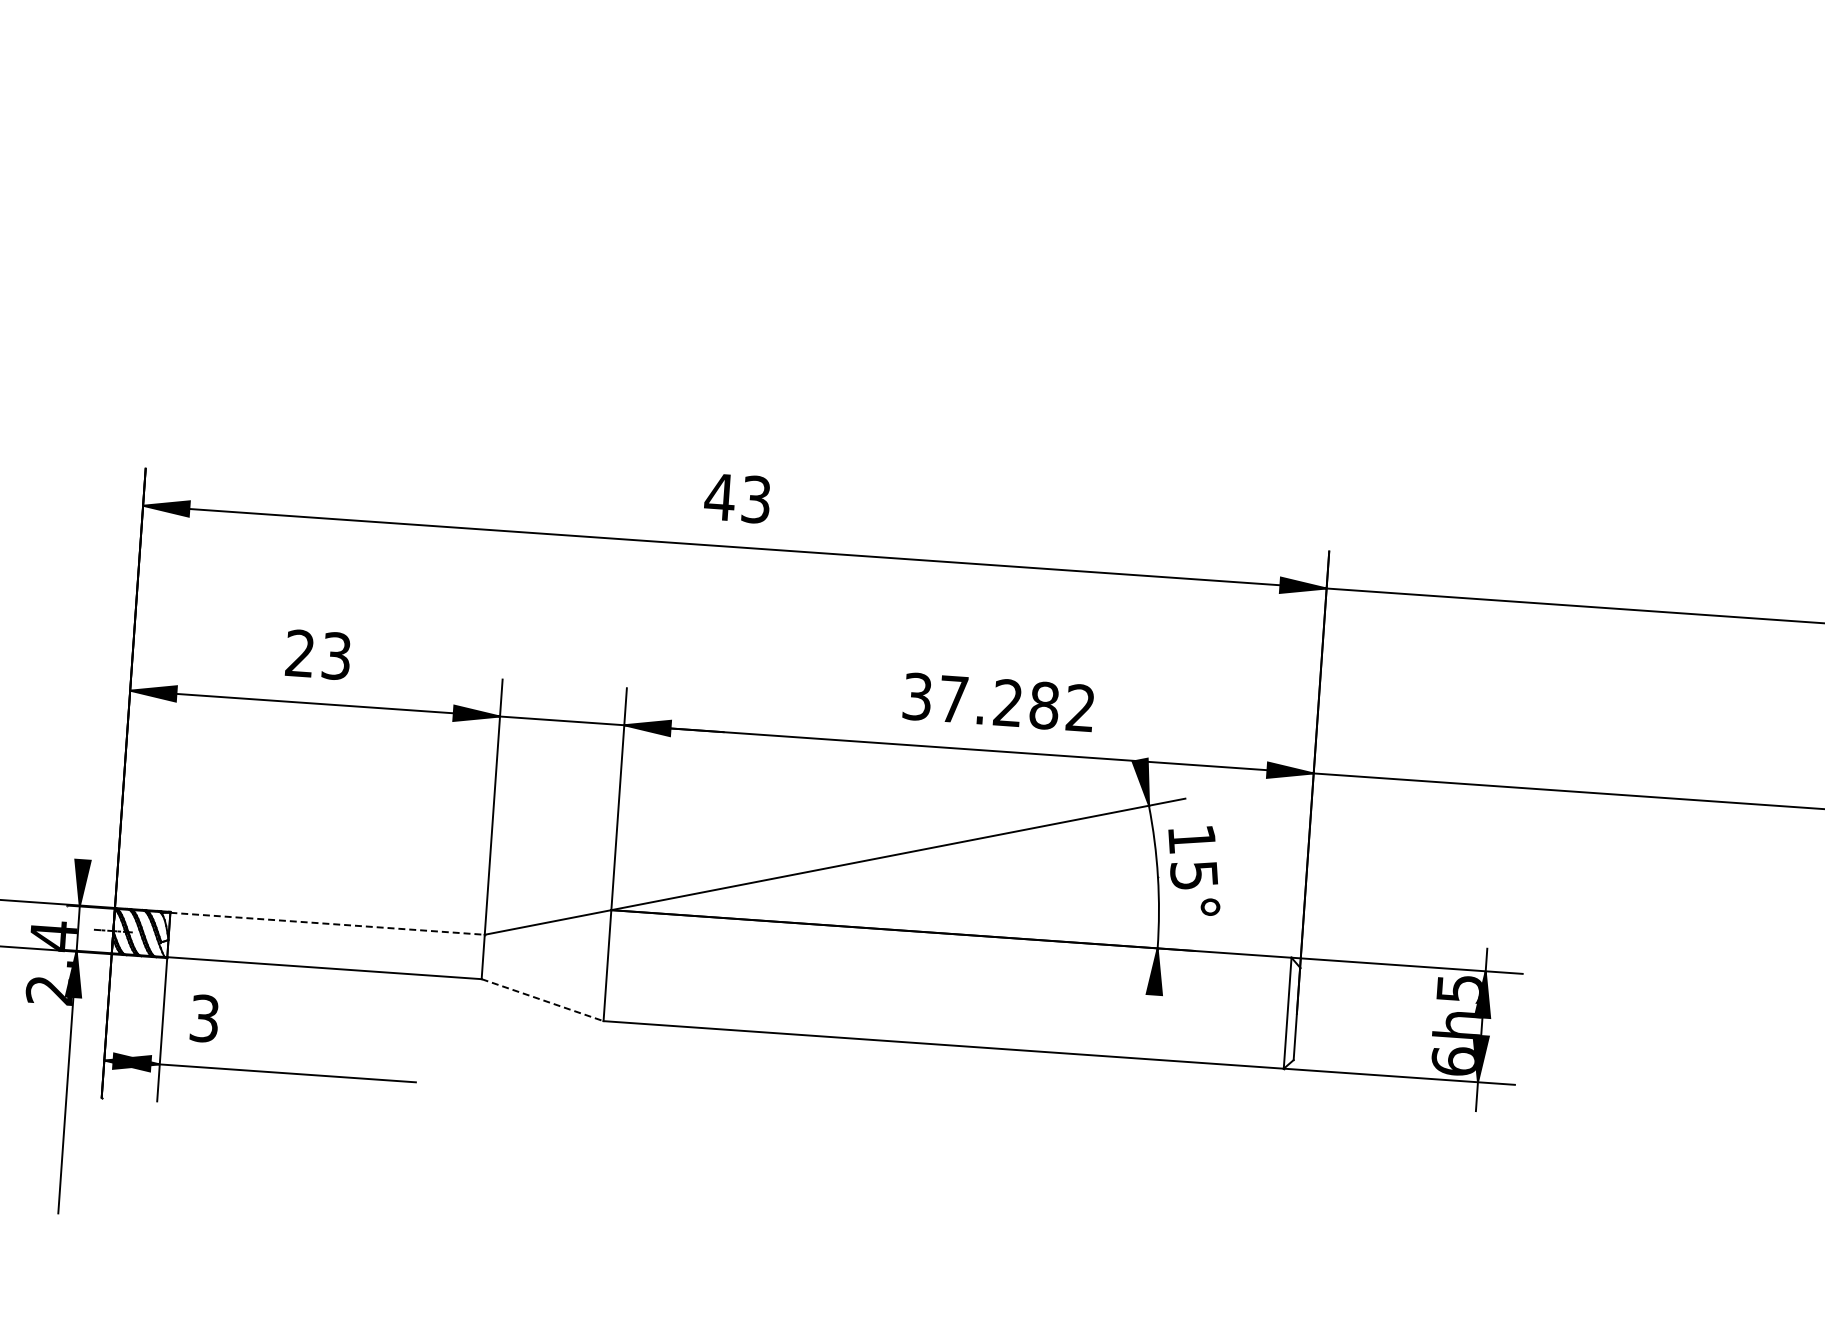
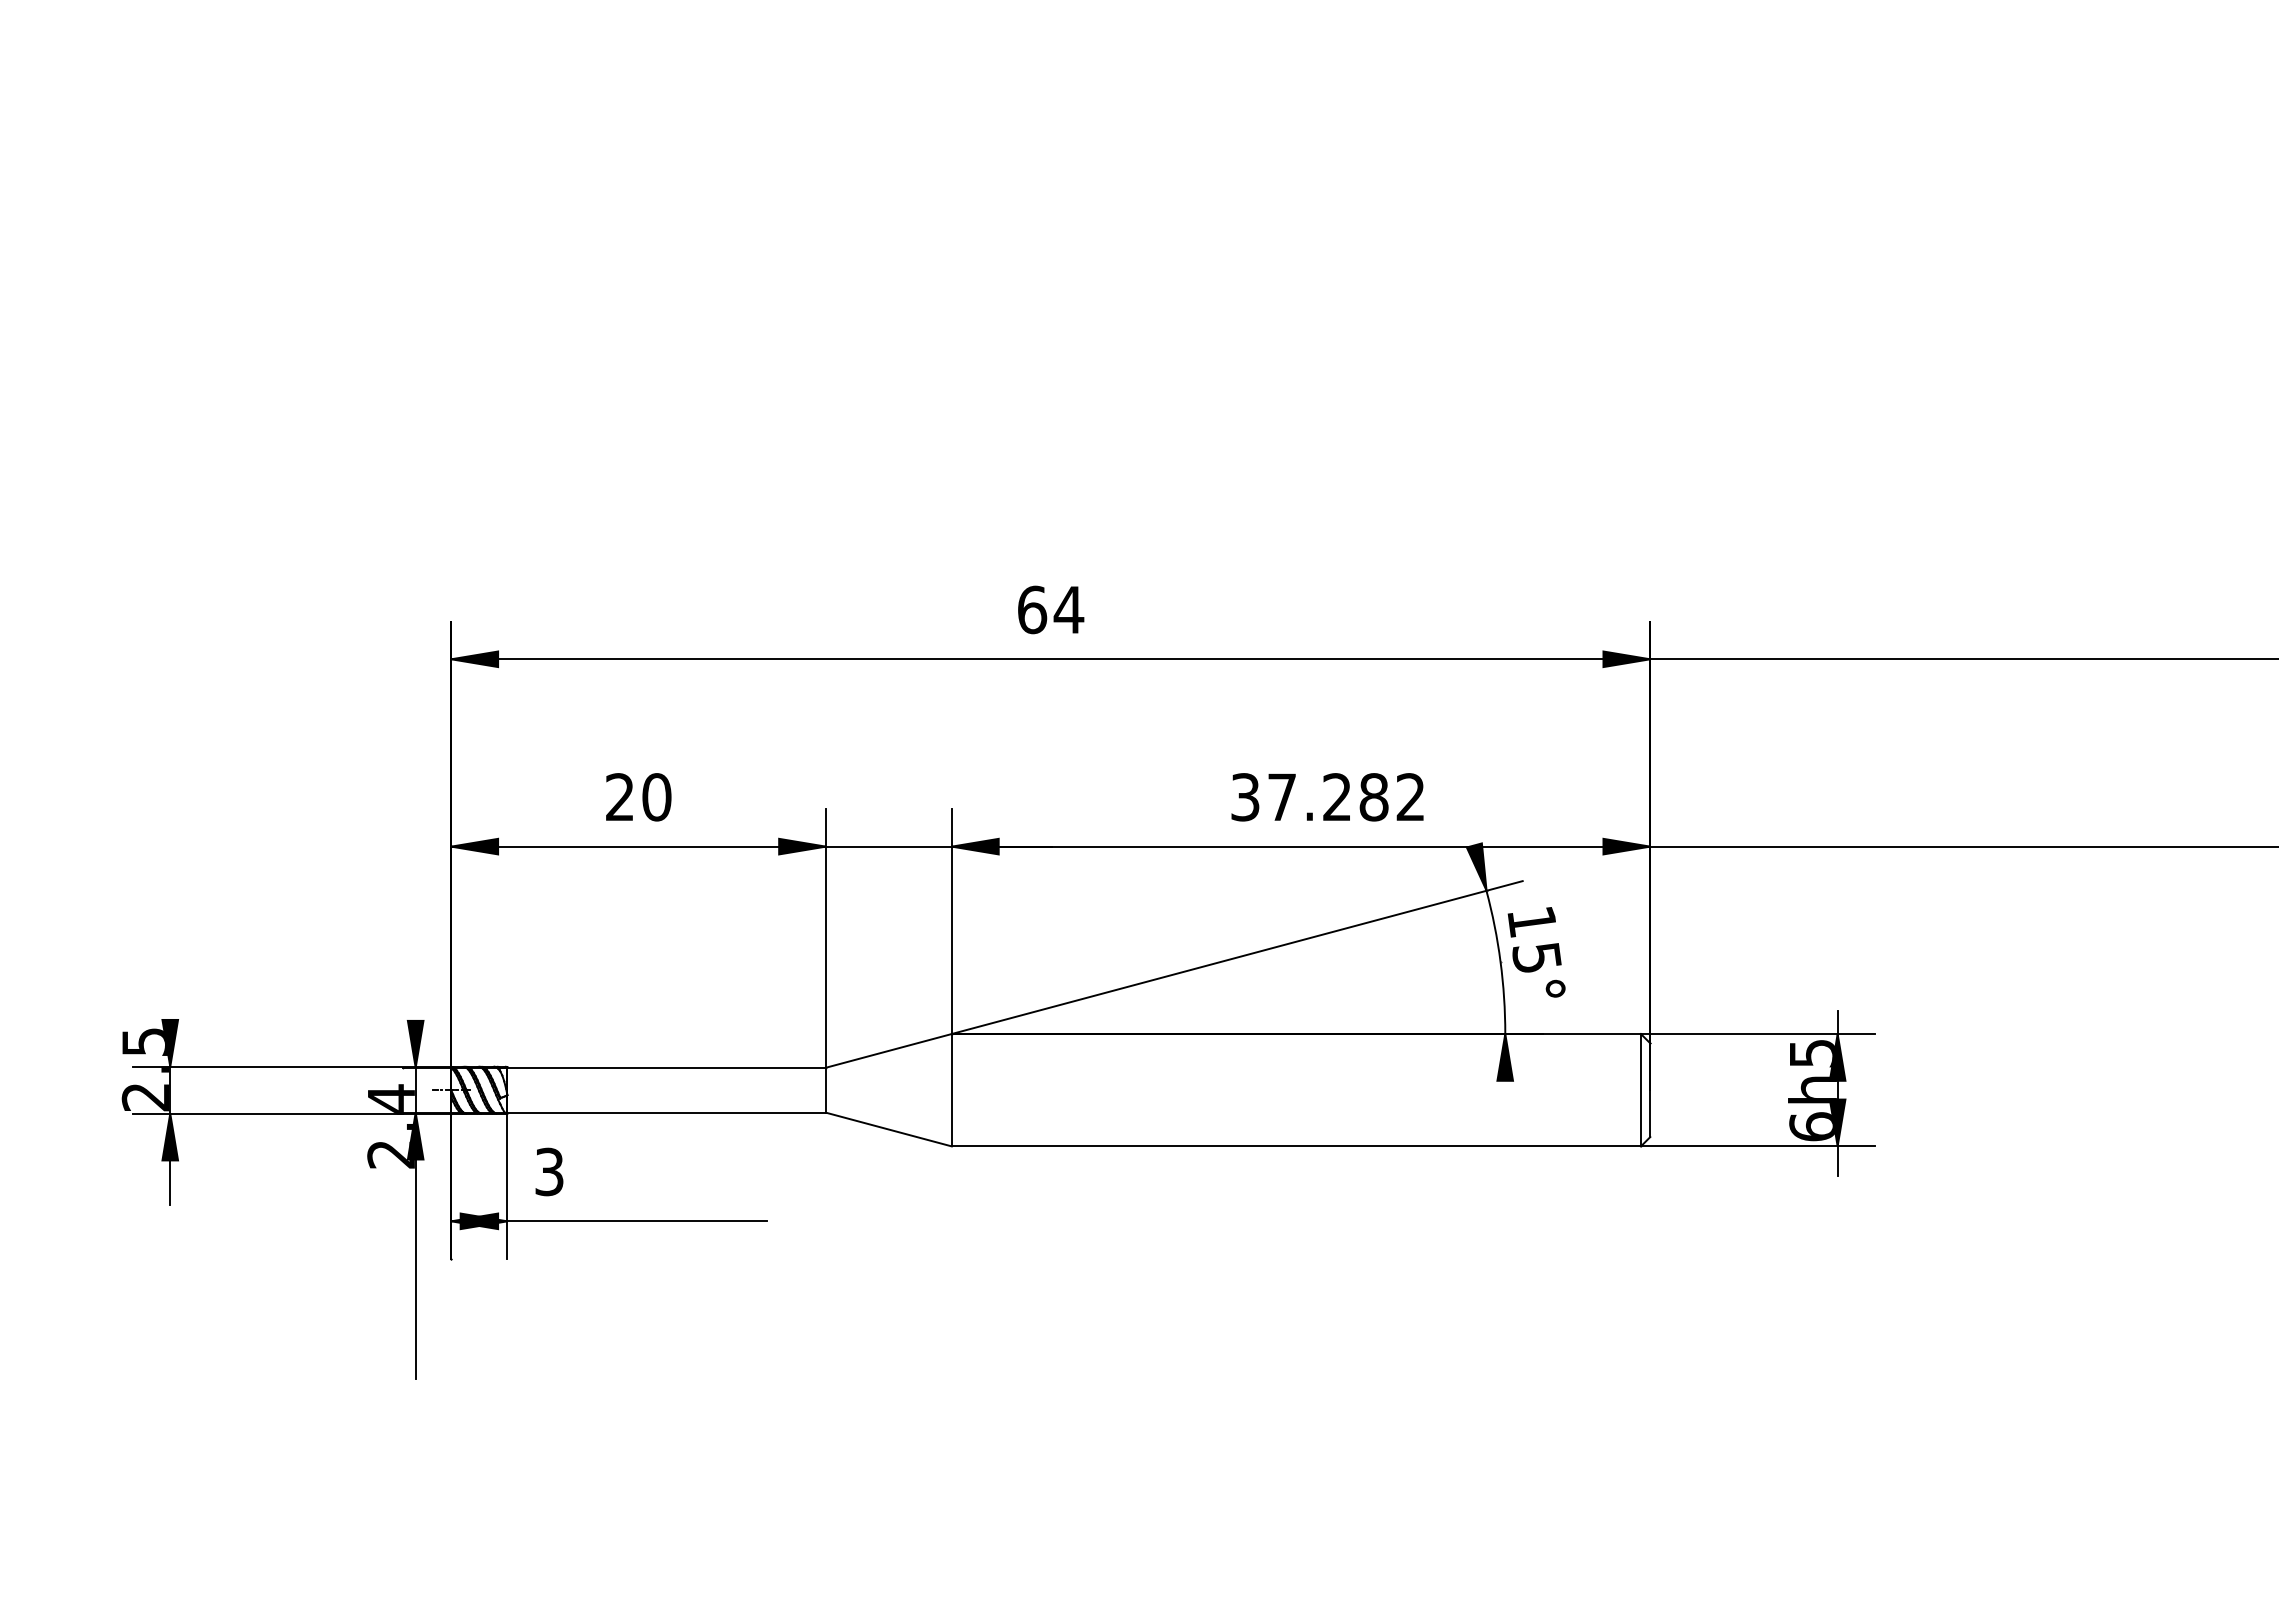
text: (738, 497) -> (1050, 609), 43 -> 64
text: (336, 656) -> (656, 797), 23 -> 20
line: (328, 923) -> (667, 1067), dashed -> solid
line: (543, 1000) -> (889, 1129), dashed -> solid

